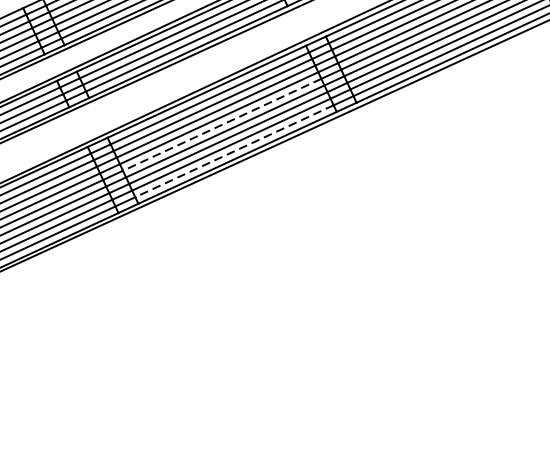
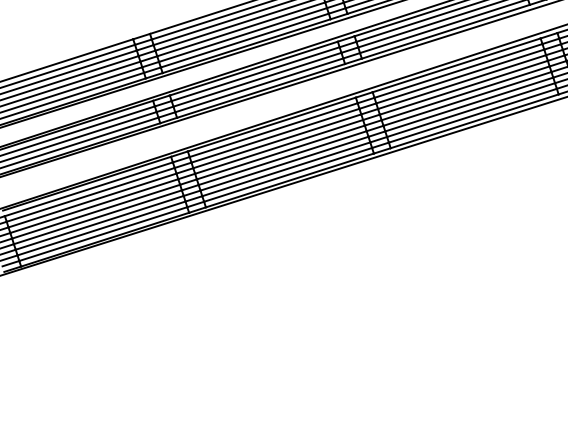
line: (221, 124) -> (280, 152), dashed -> solid
line: (233, 152) -> (287, 175), dashed -> solid

